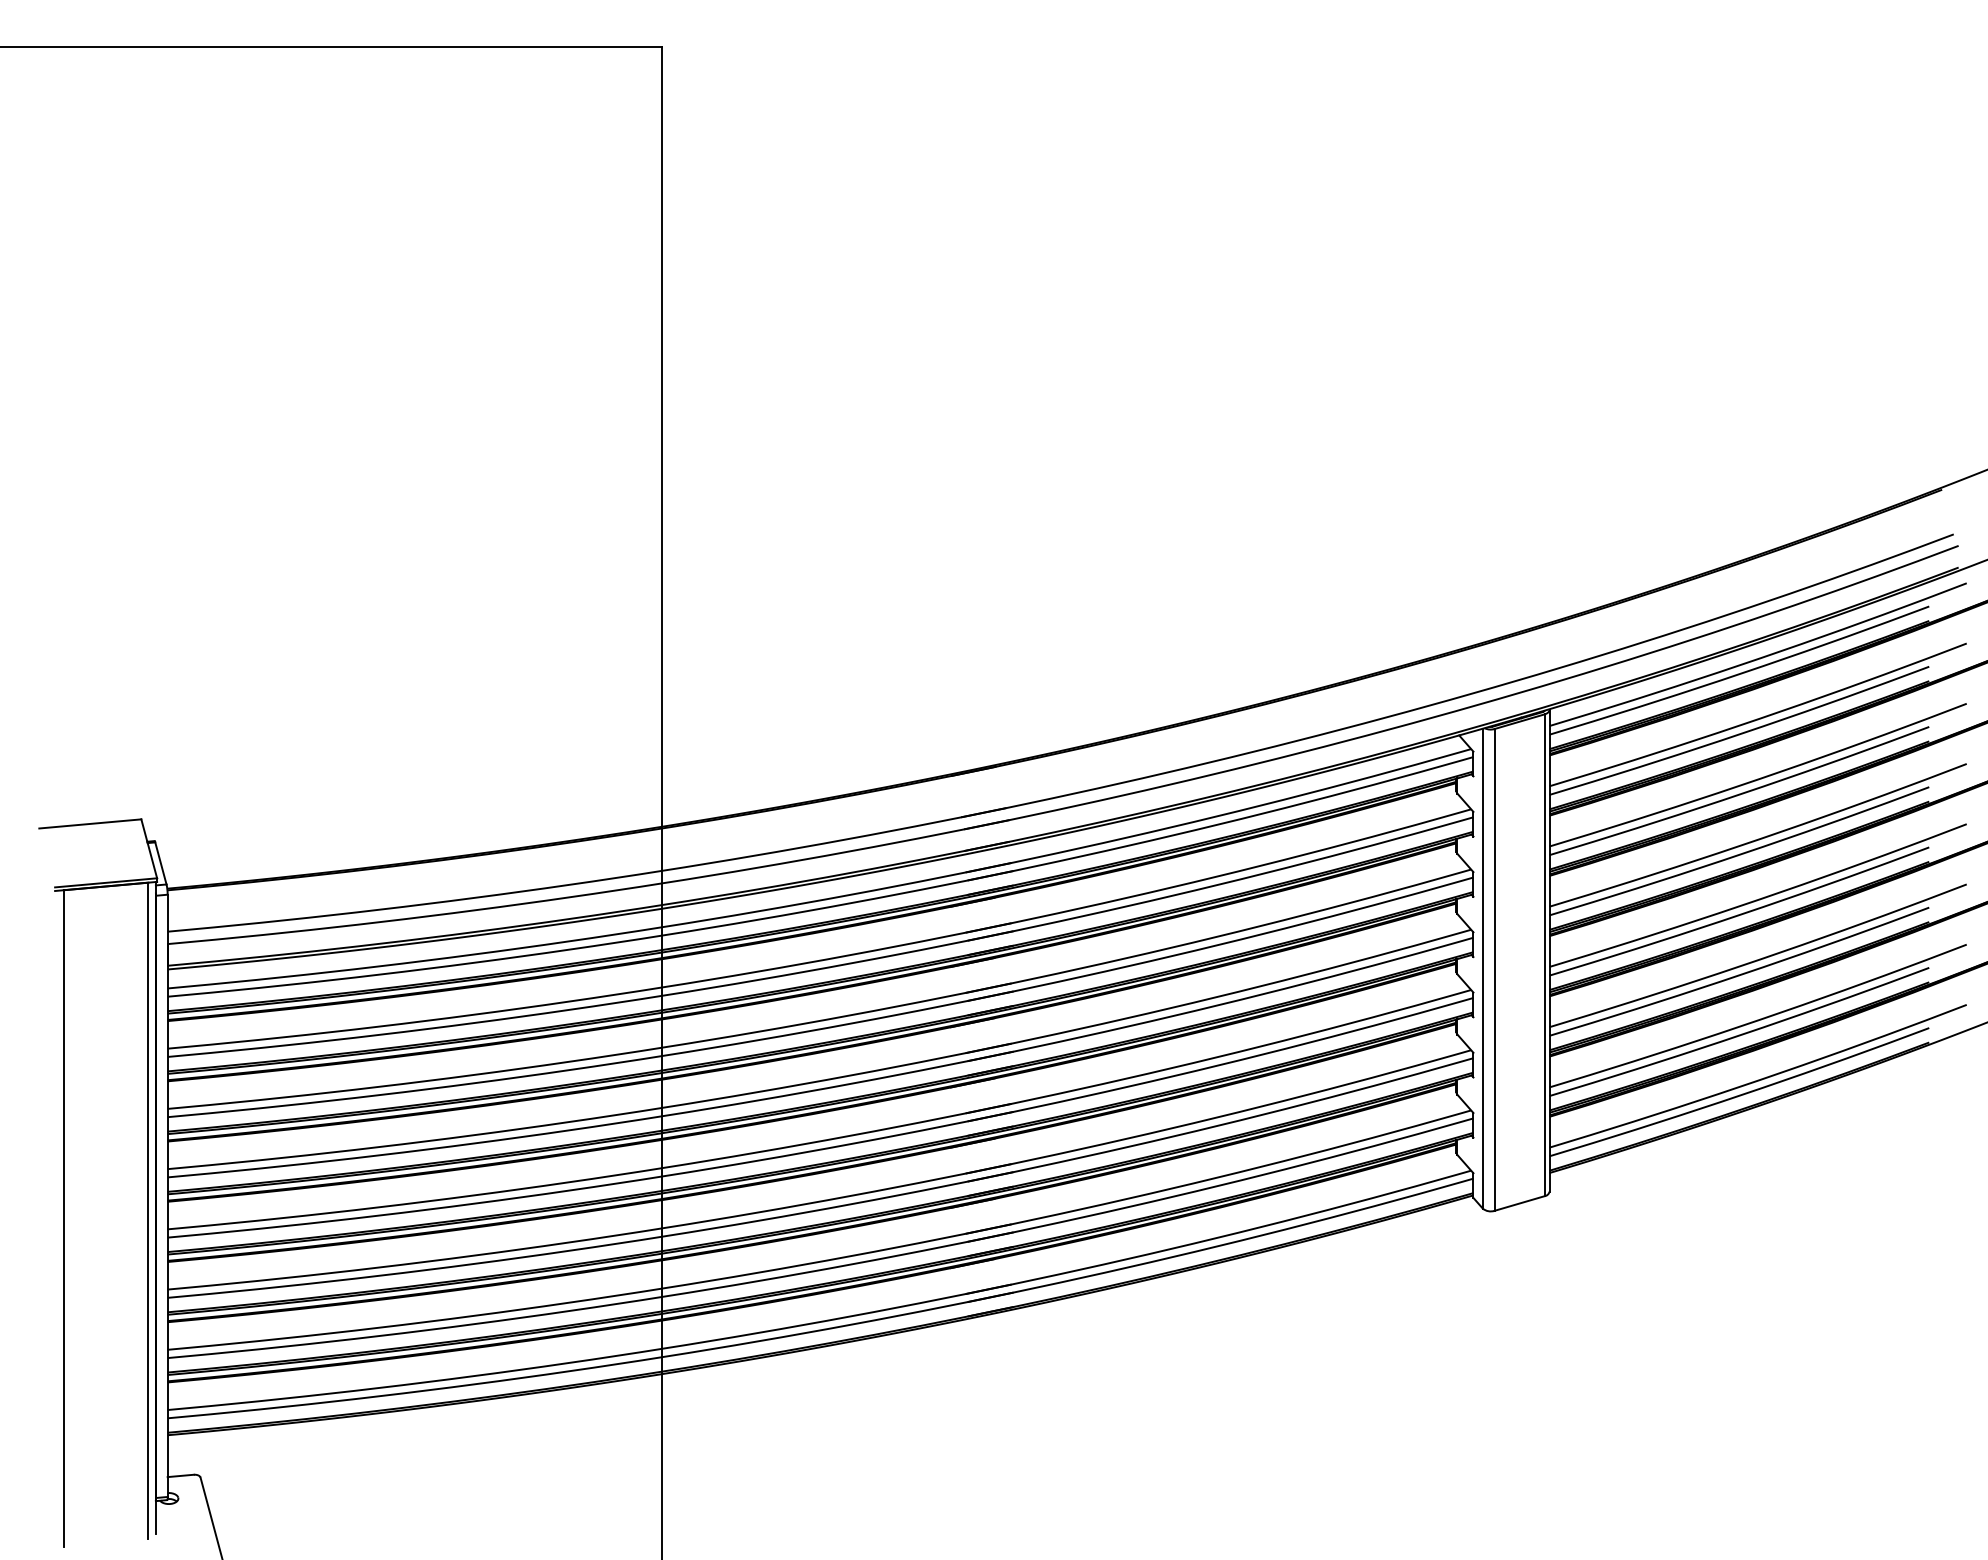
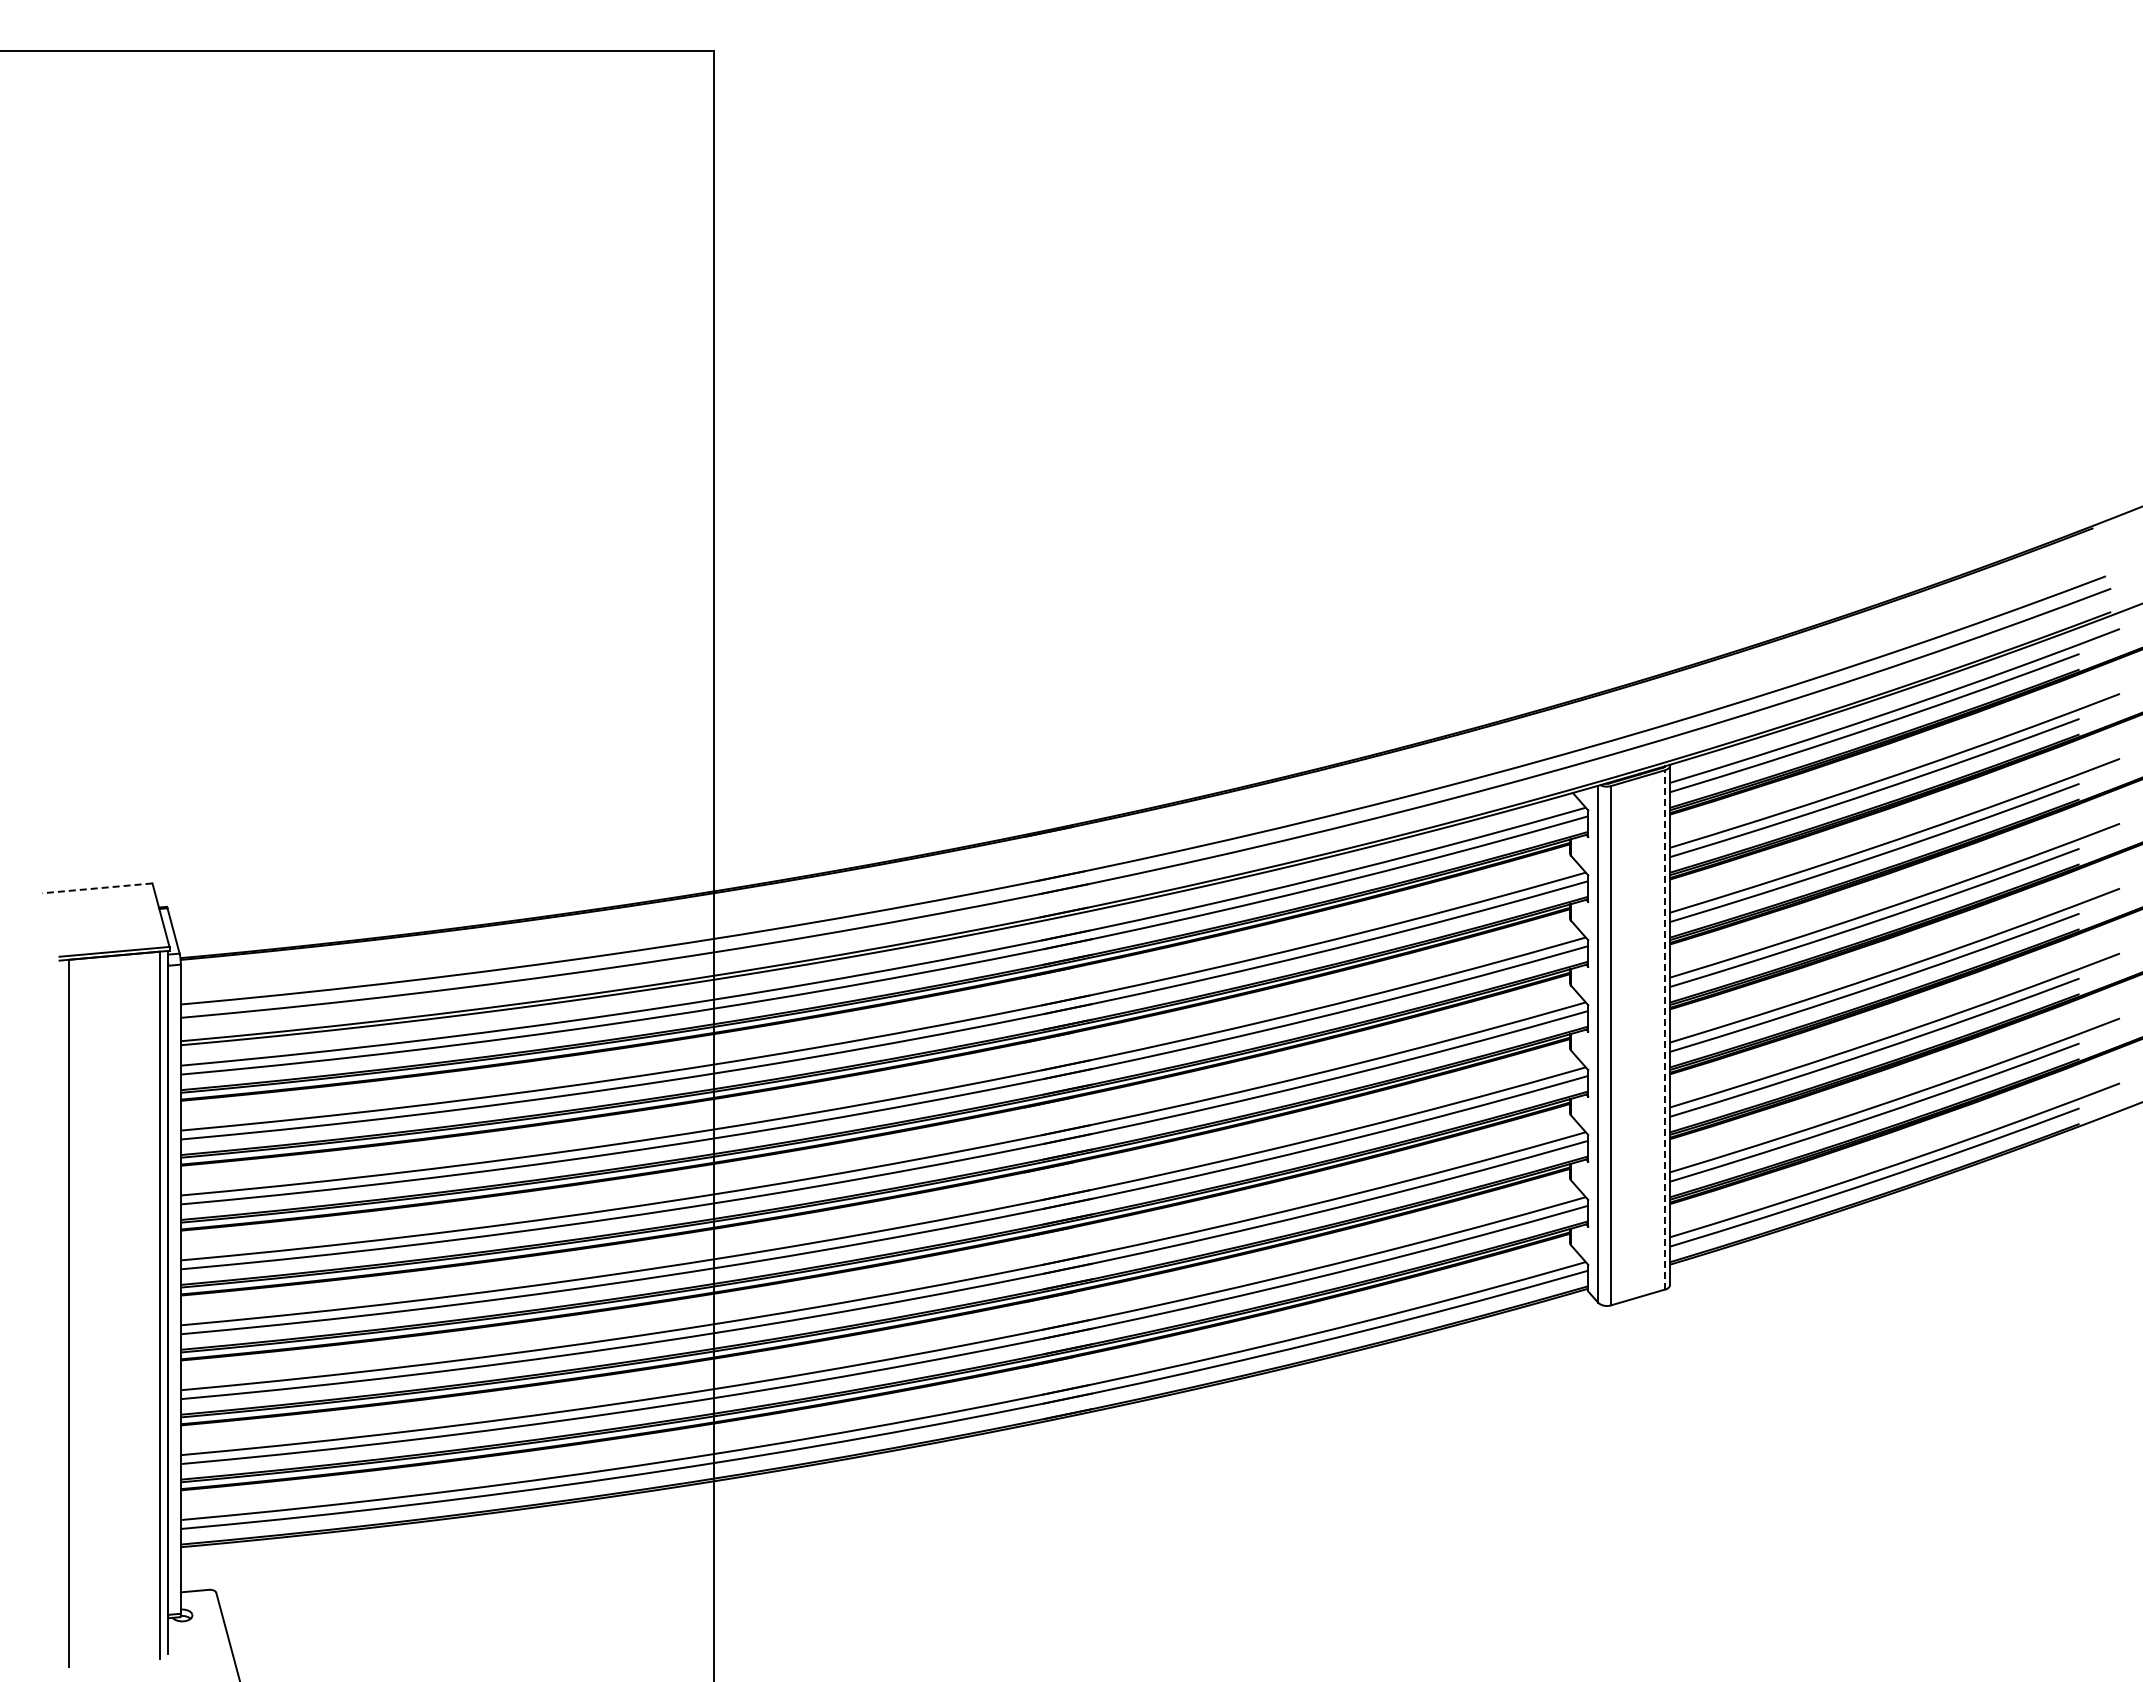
line: (90, 824) -> (97, 888), solid -> dashed
line: (1545, 954) -> (1665, 1029), solid -> dashed

